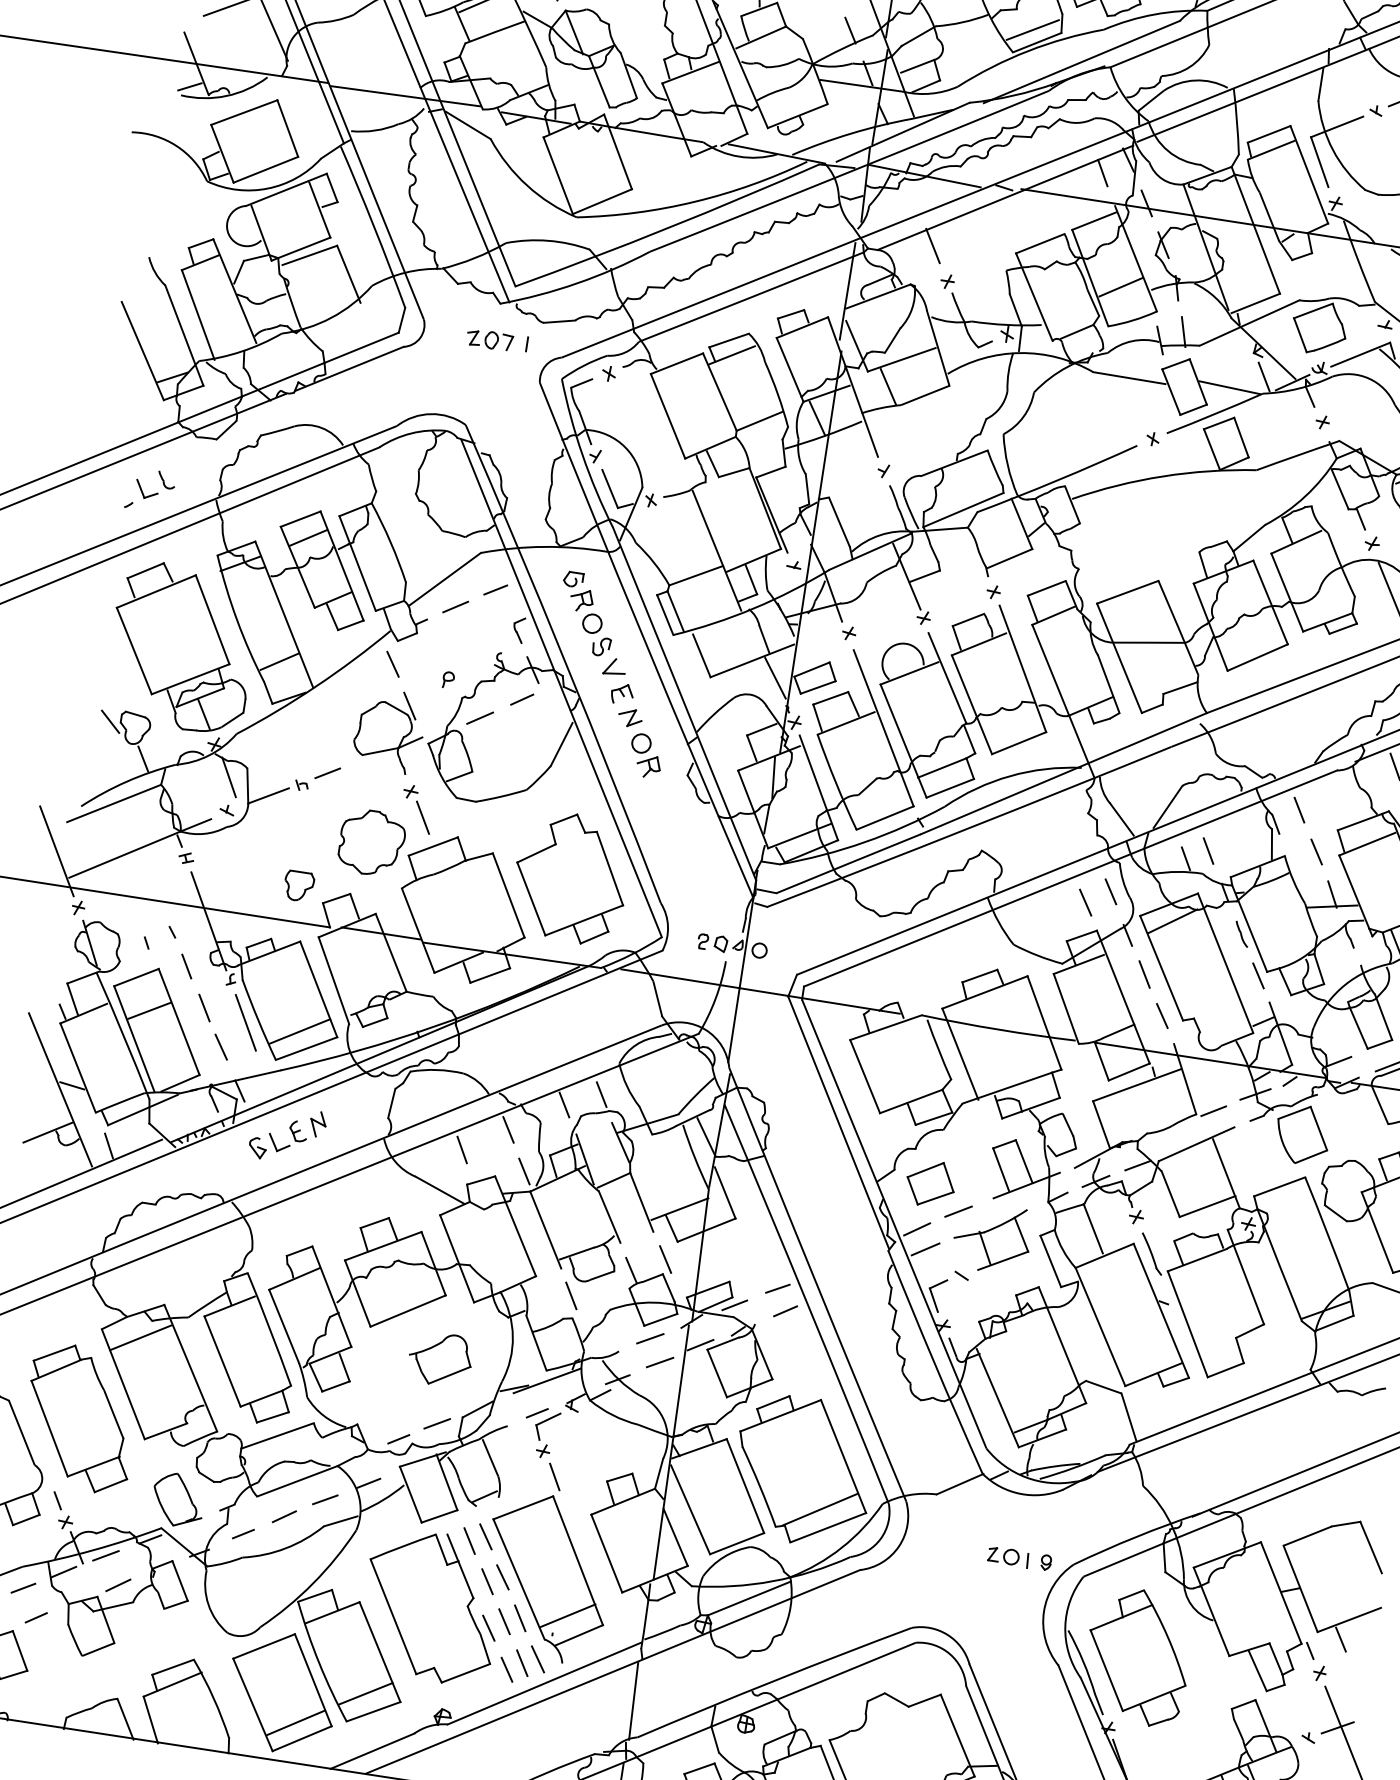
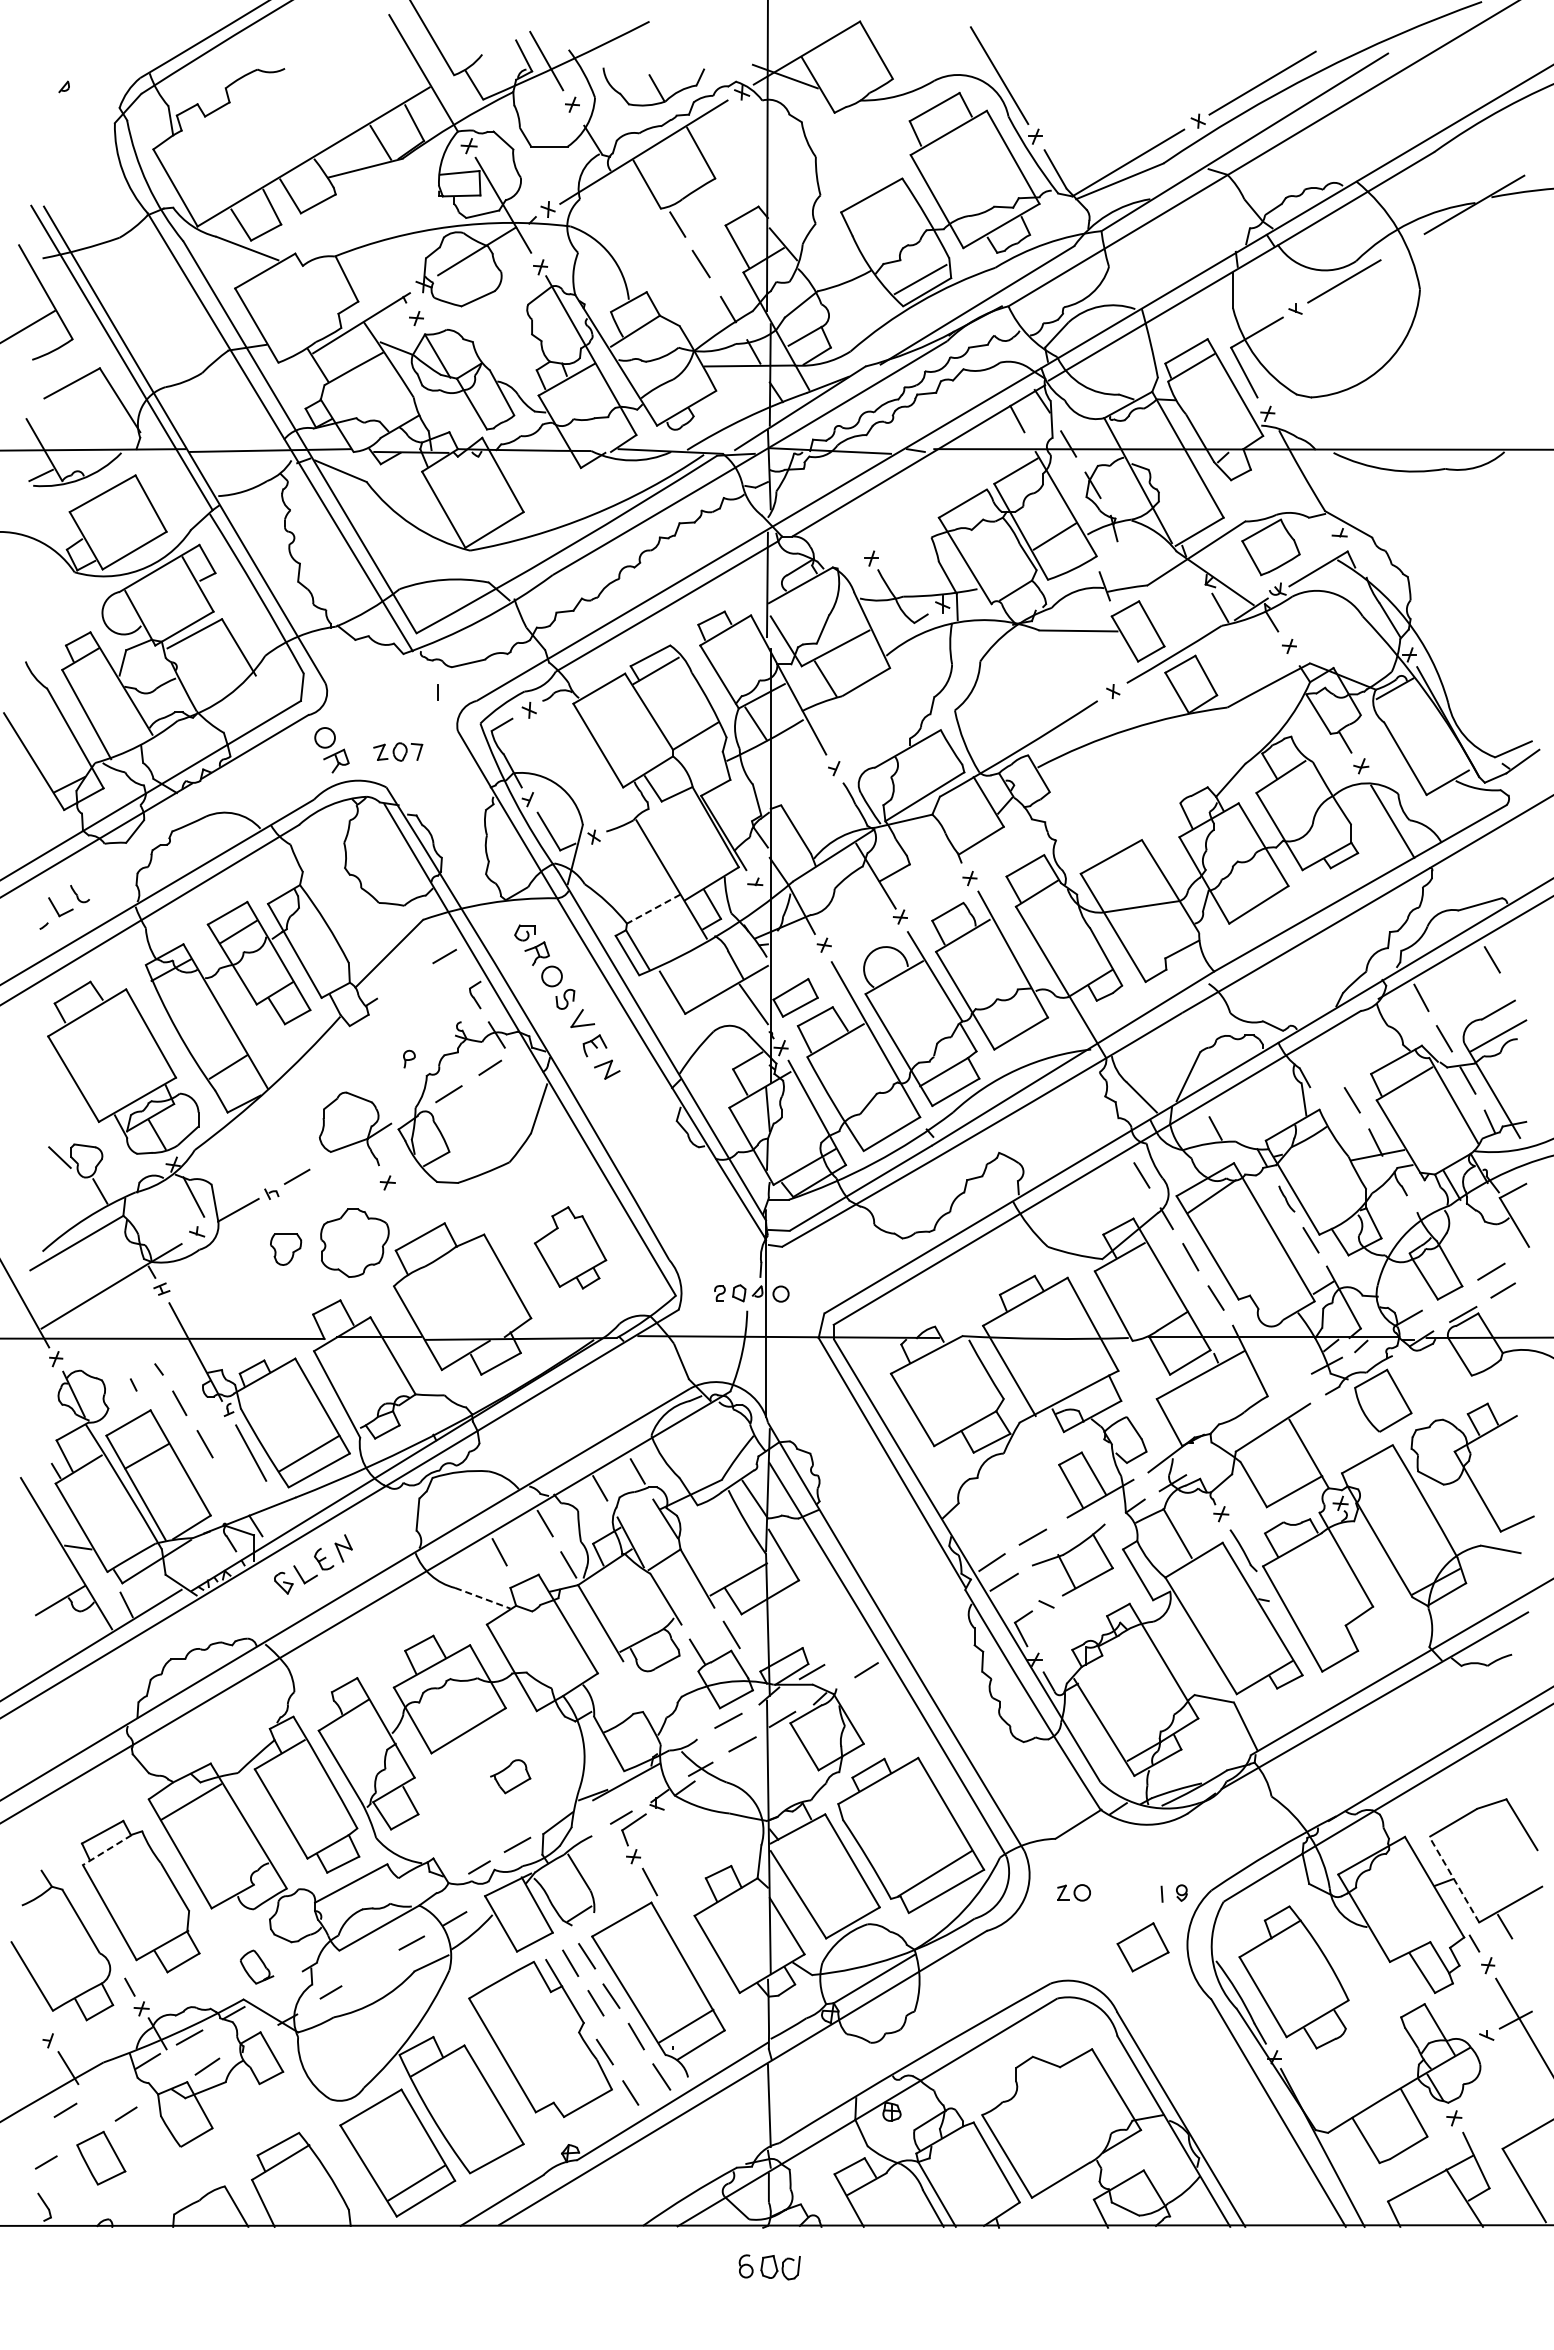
line: (933, 246) -> (850, 523), removed
line: (1183, 331) -> (1128, 573), removed
part: (490, 339) -> (398, 751), moved
line: (1229, 387) -> (1185, 624), removed
line: (695, 576) -> (653, 909), solid -> dashed
line: (455, 606) -> (405, 980), removed
line: (393, 664) -> (348, 1051), removed
line: (409, 705) -> (372, 1092), removed
part: (645, 756) -> (331, 750), moved
line: (1299, 809) -> (1327, 1058), removed
line: (422, 817) -> (404, 1208), removed
line: (1208, 850) -> (1238, 1116), removed
part: (571, 877) -> (570, 1247), size x0.6
part: (299, 886) -> (286, 1249), moved
line: (1085, 902) -> (1116, 1190), removed
line: (221, 1047) -> (229, 1482), removed
line: (1213, 1111) -> (1285, 1390), removed
line: (1137, 1165) -> (1214, 1459), removed
part: (930, 1183) -> (1142, 1947), moved
line: (439, 1190) -> (482, 1598), solid -> dashed
line: (777, 1288) -> (854, 1647), removed
line: (570, 1295) -> (637, 1688), removed
part: (440, 1359) -> (510, 1776), size x0.6
line: (56, 1370) -> (107, 1850), solid -> dashed
part: (178, 1499) -> (256, 1966), size x0.6
line: (284, 1516) -> (371, 1967), removed
part: (1003, 1555) -> (1073, 1892), moved
line: (23, 1587) -> (107, 2084), removed
line: (1300, 1588) -> (1454, 1879), solid -> dashed
line: (503, 1621) -> (619, 2042), removed
line: (522, 1663) -> (645, 2083), removed
line: (365, 1693) -> (485, 2140), removed

